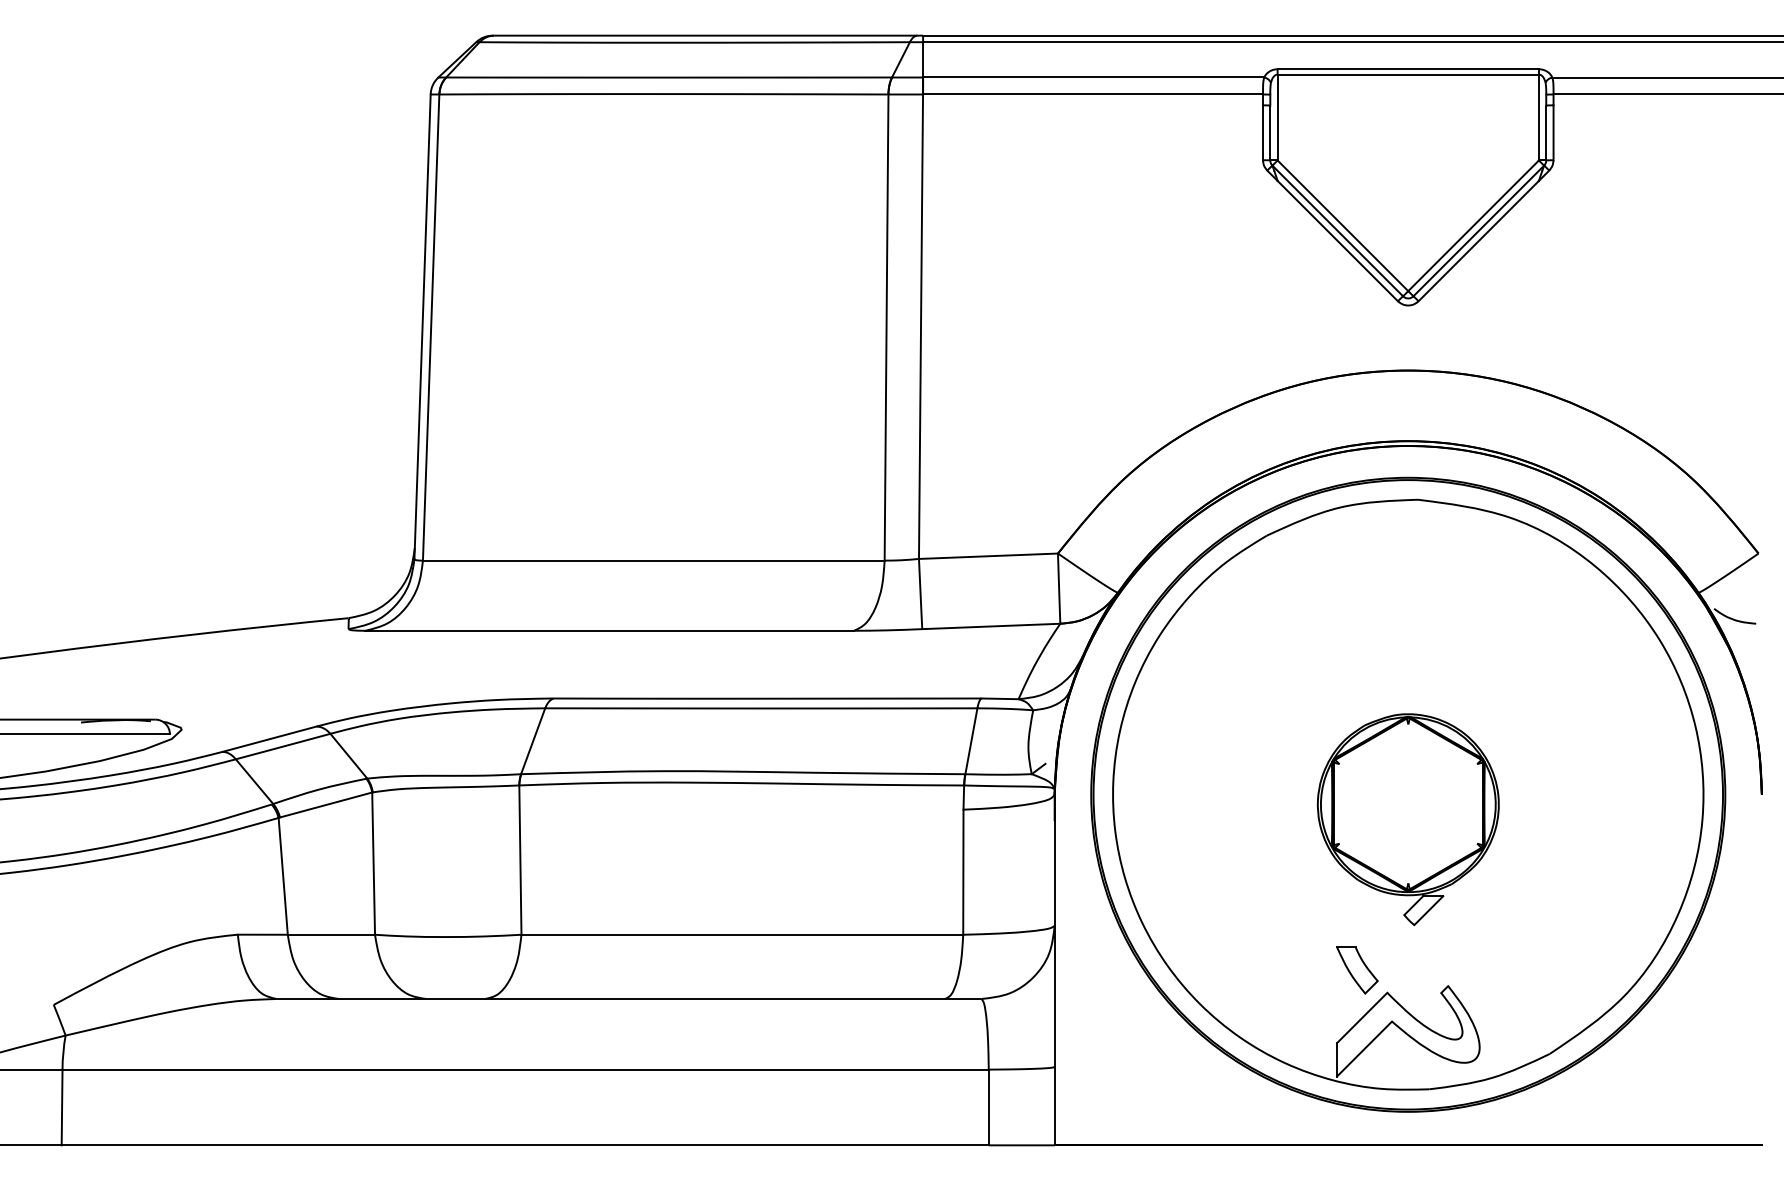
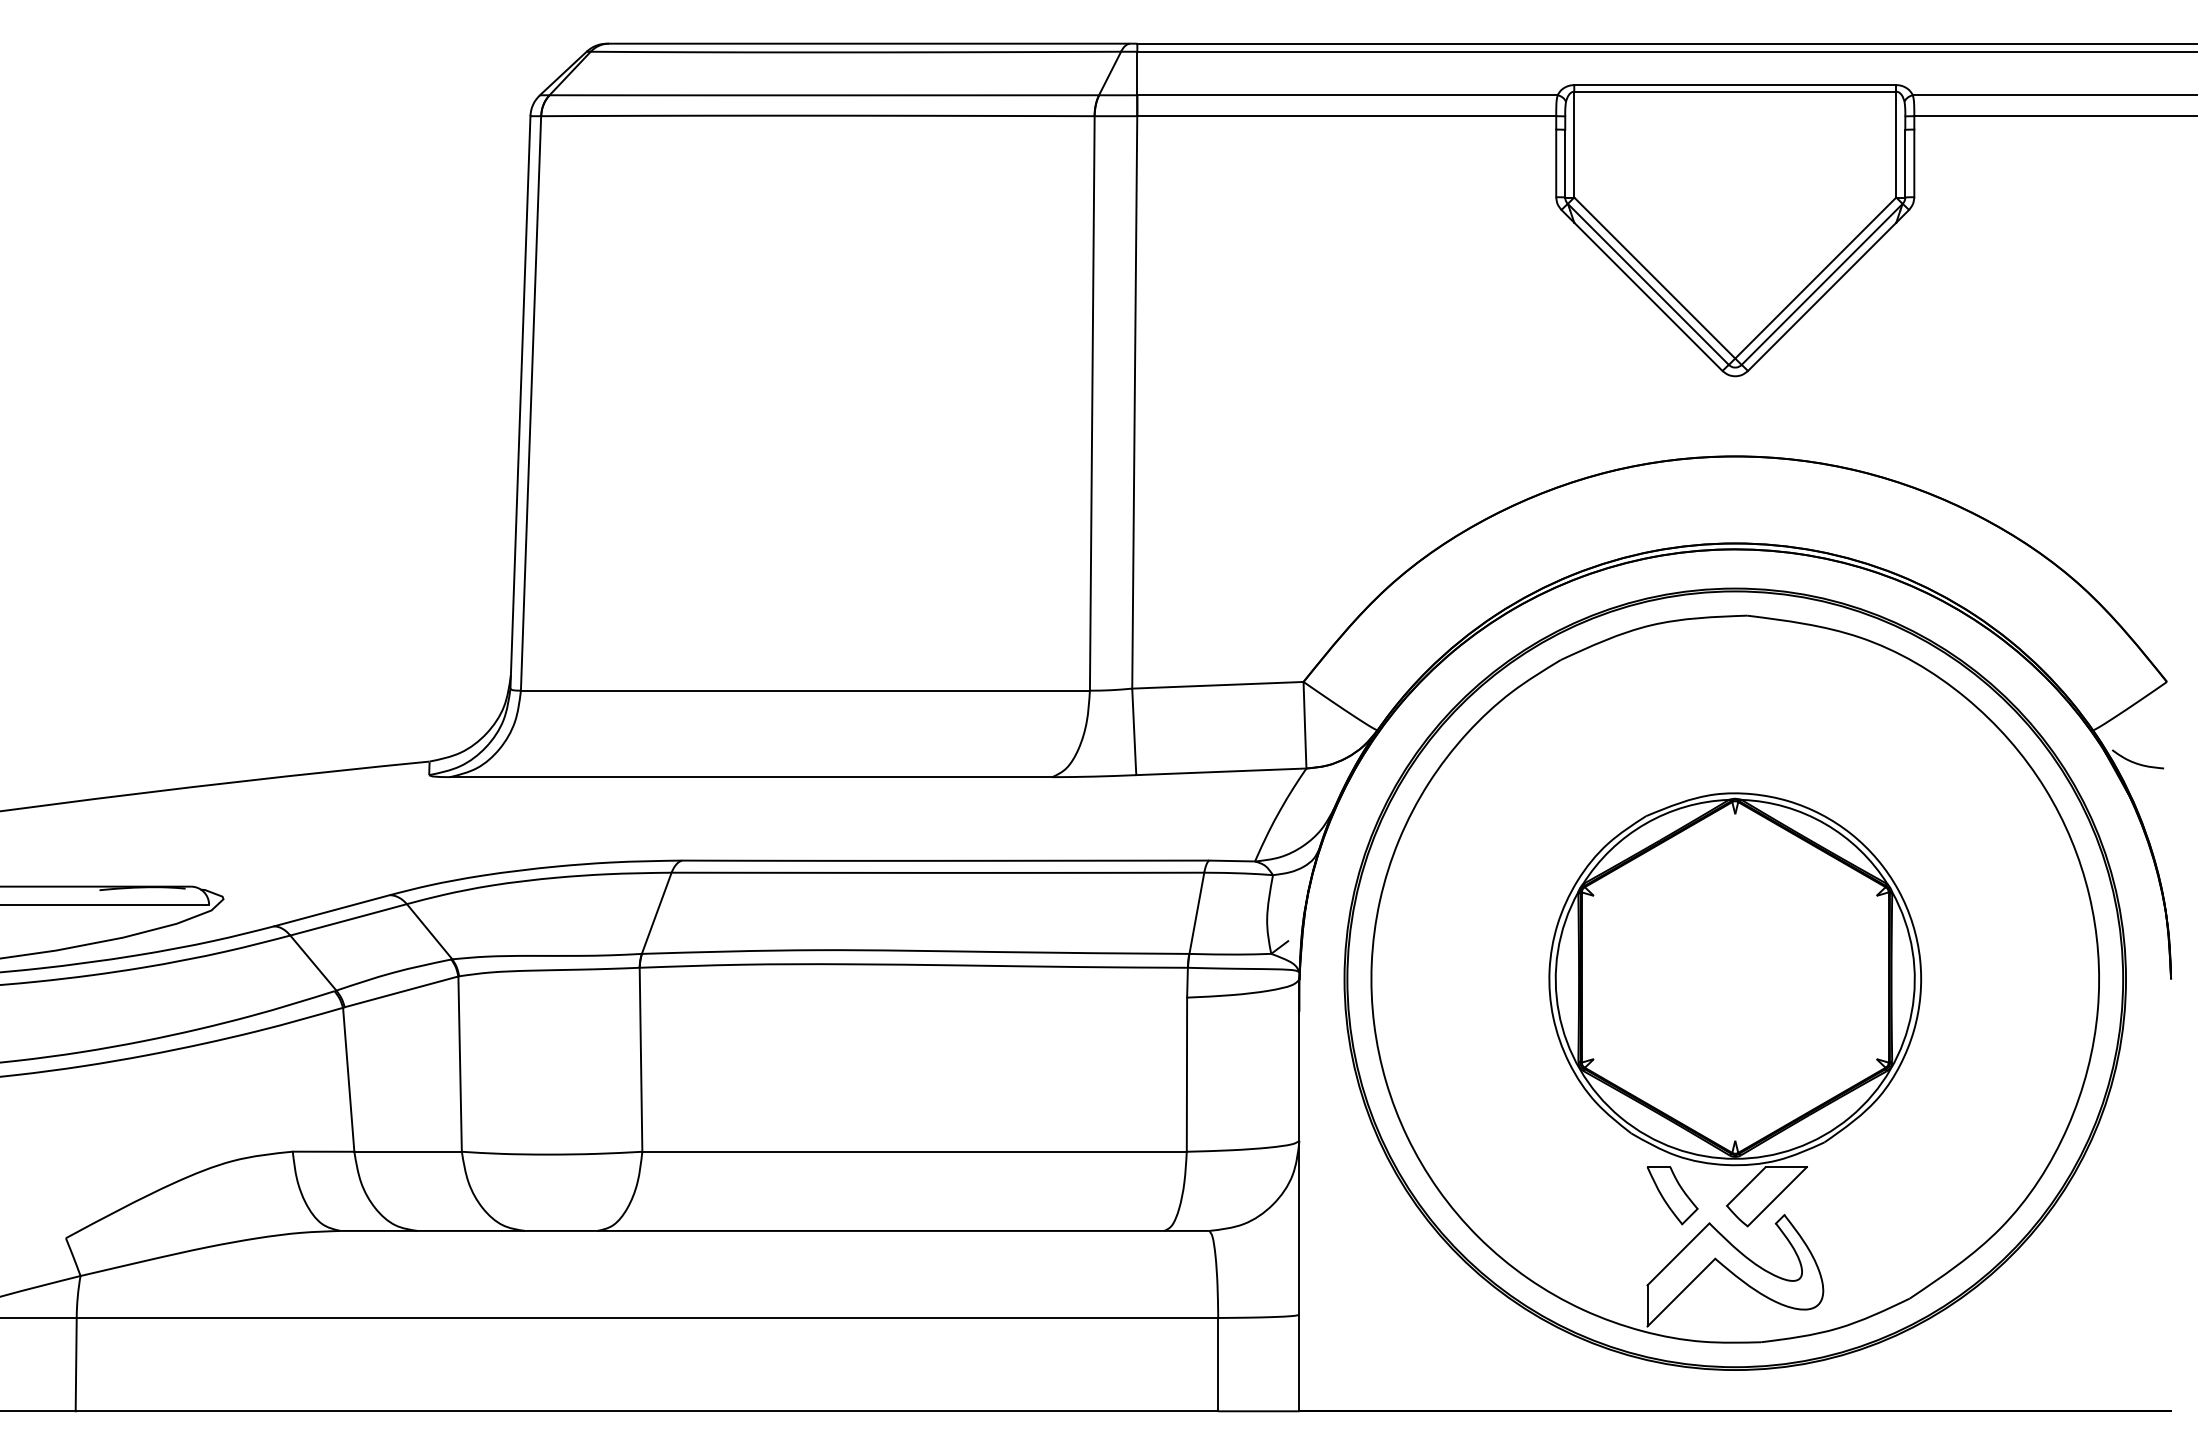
part: (1408, 819) -> (1735, 1009), size x1.67

